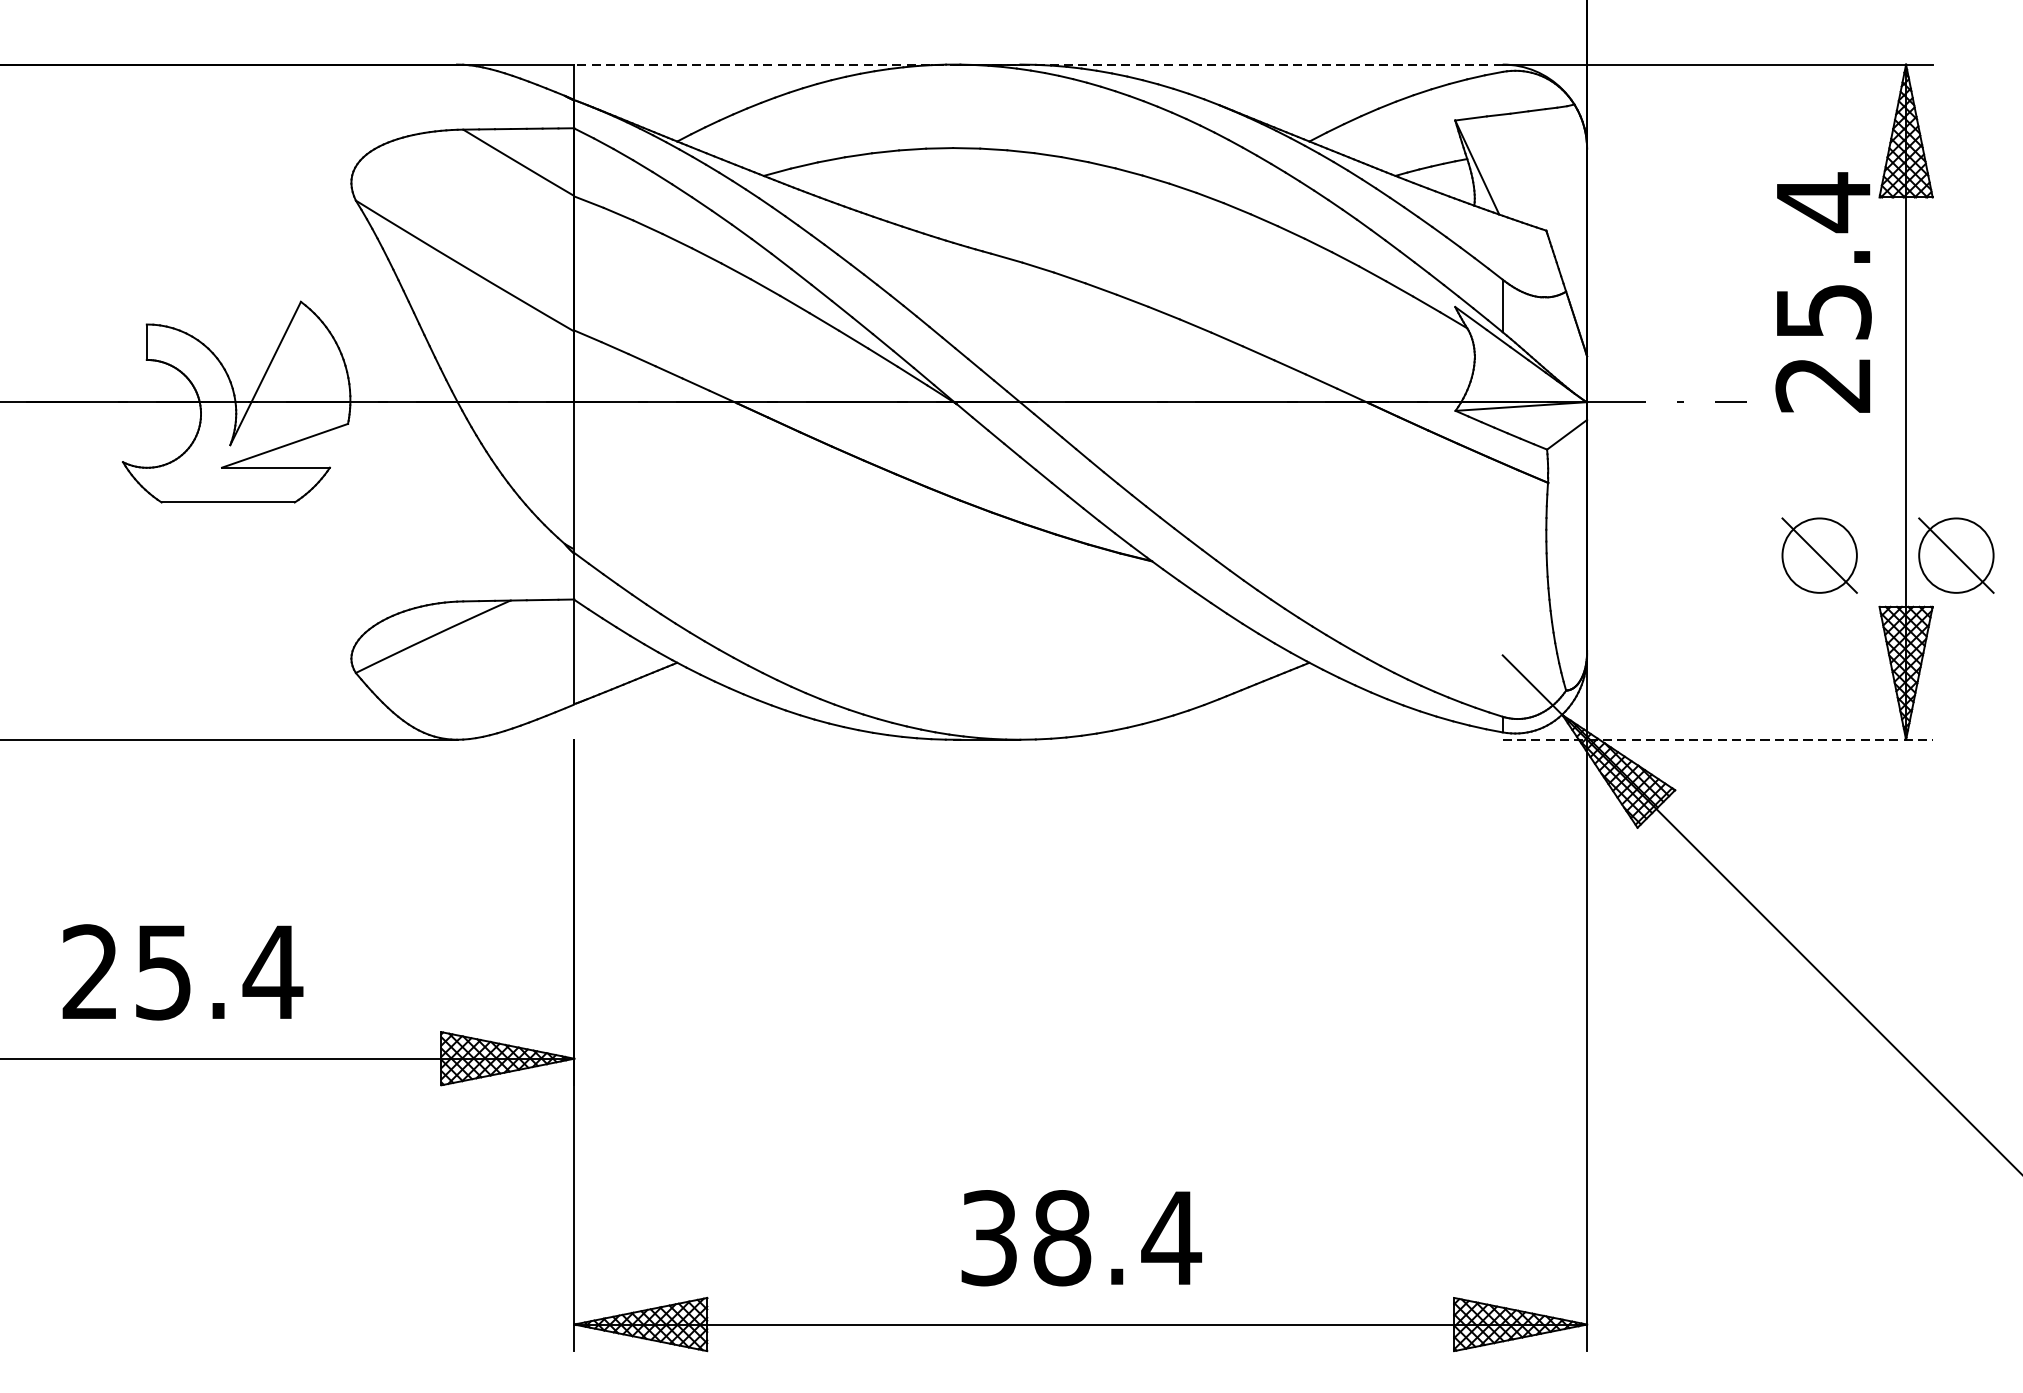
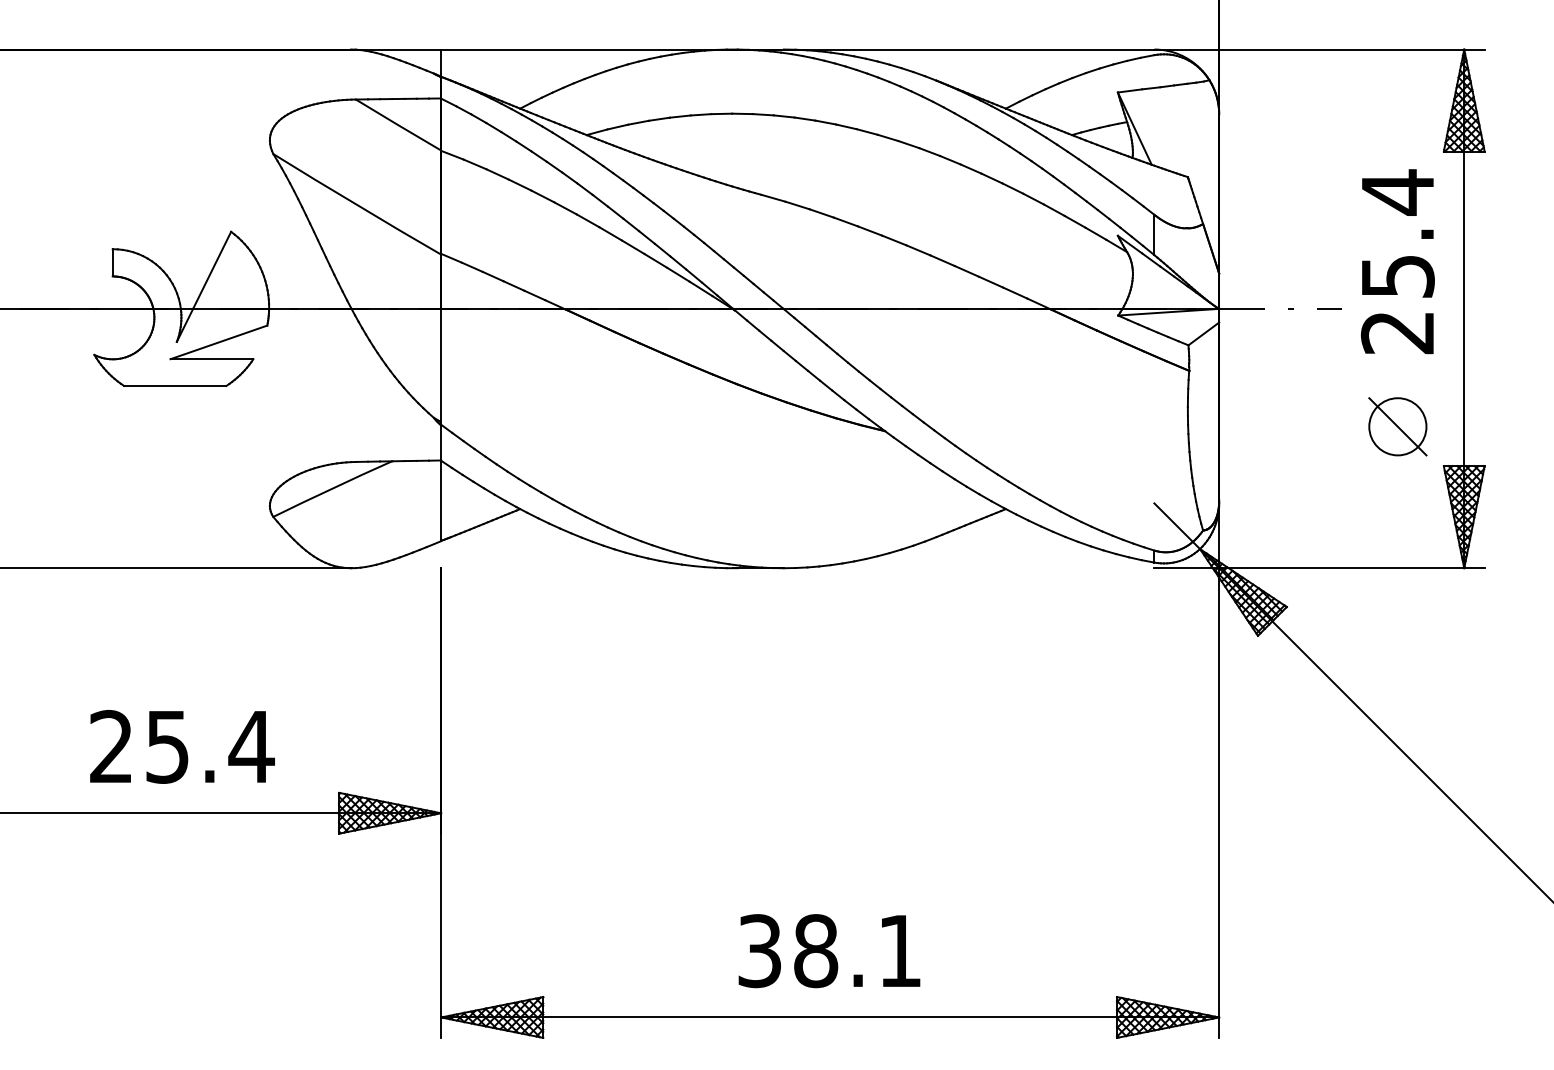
line: (1038, 64) -> (797, 49), dashed -> solid
text: (1823, 292) -> (1397, 261), moved
part: (1955, 555) -> (1502, 426), removed
line: (1718, 740) -> (1320, 568), dashed -> solid
text: (182, 971) -> (182, 746), moved
text: (1170, 1237) -> (899, 950), 38.4 -> 38.1

